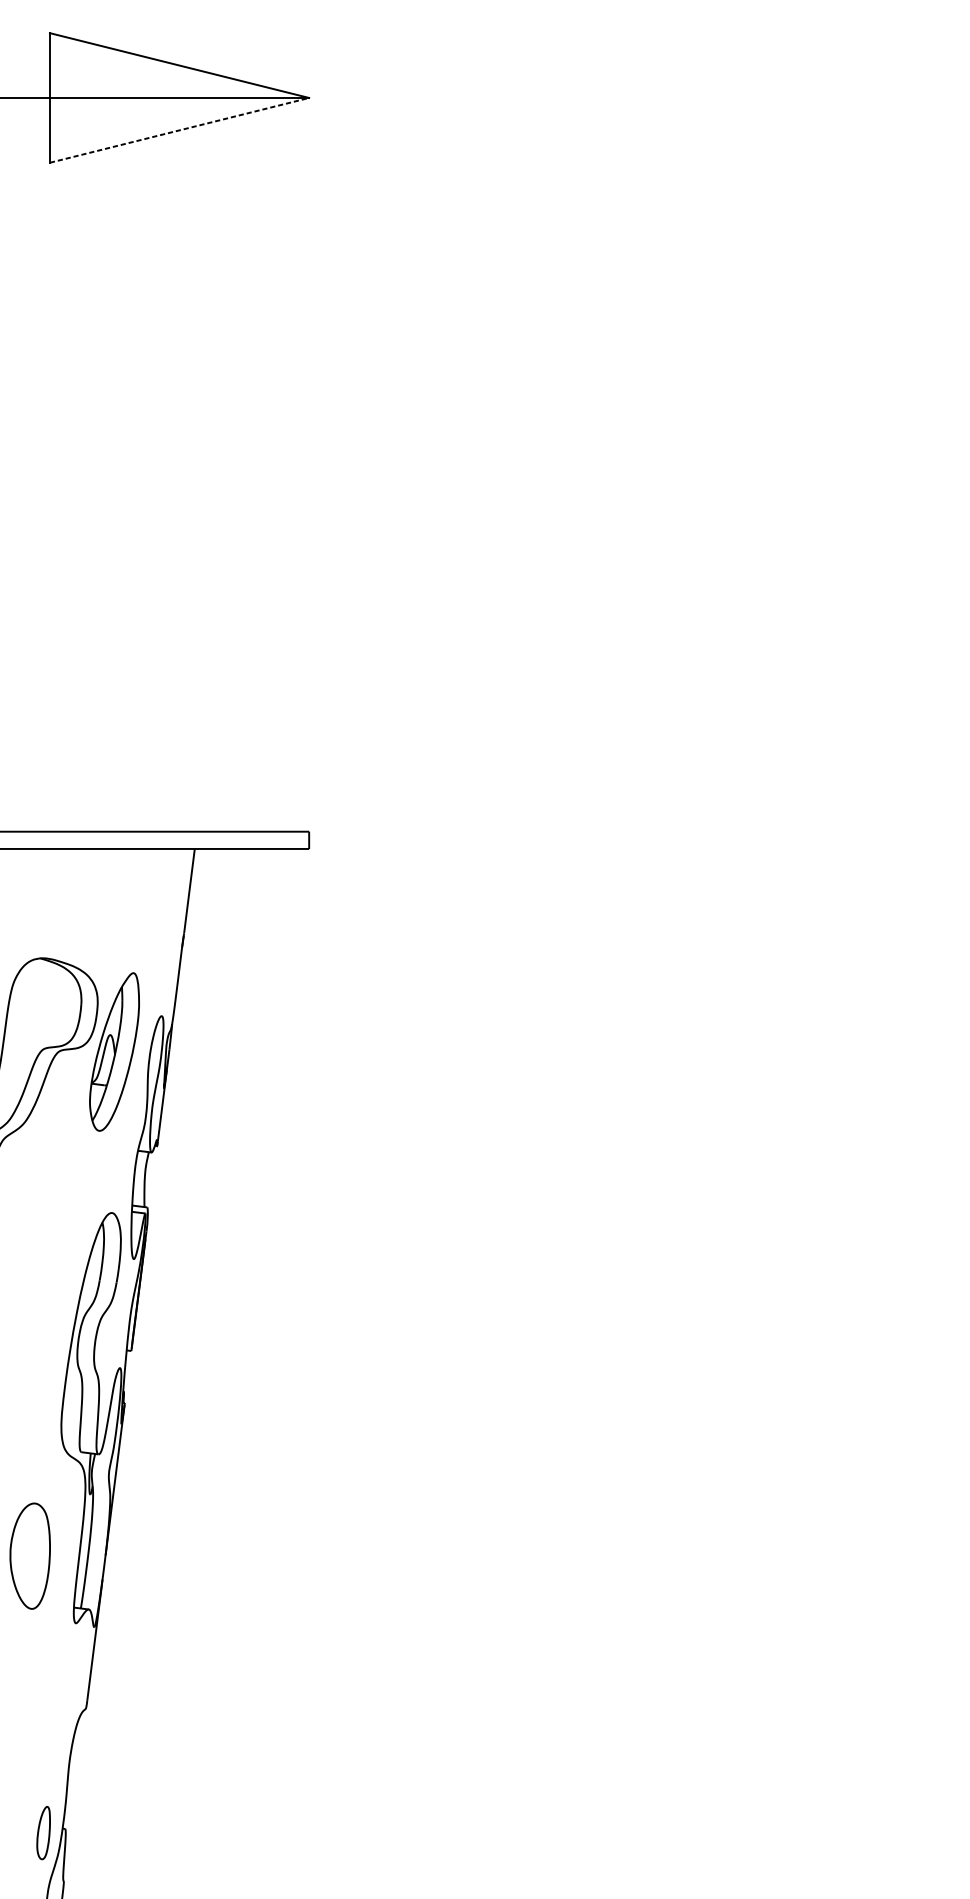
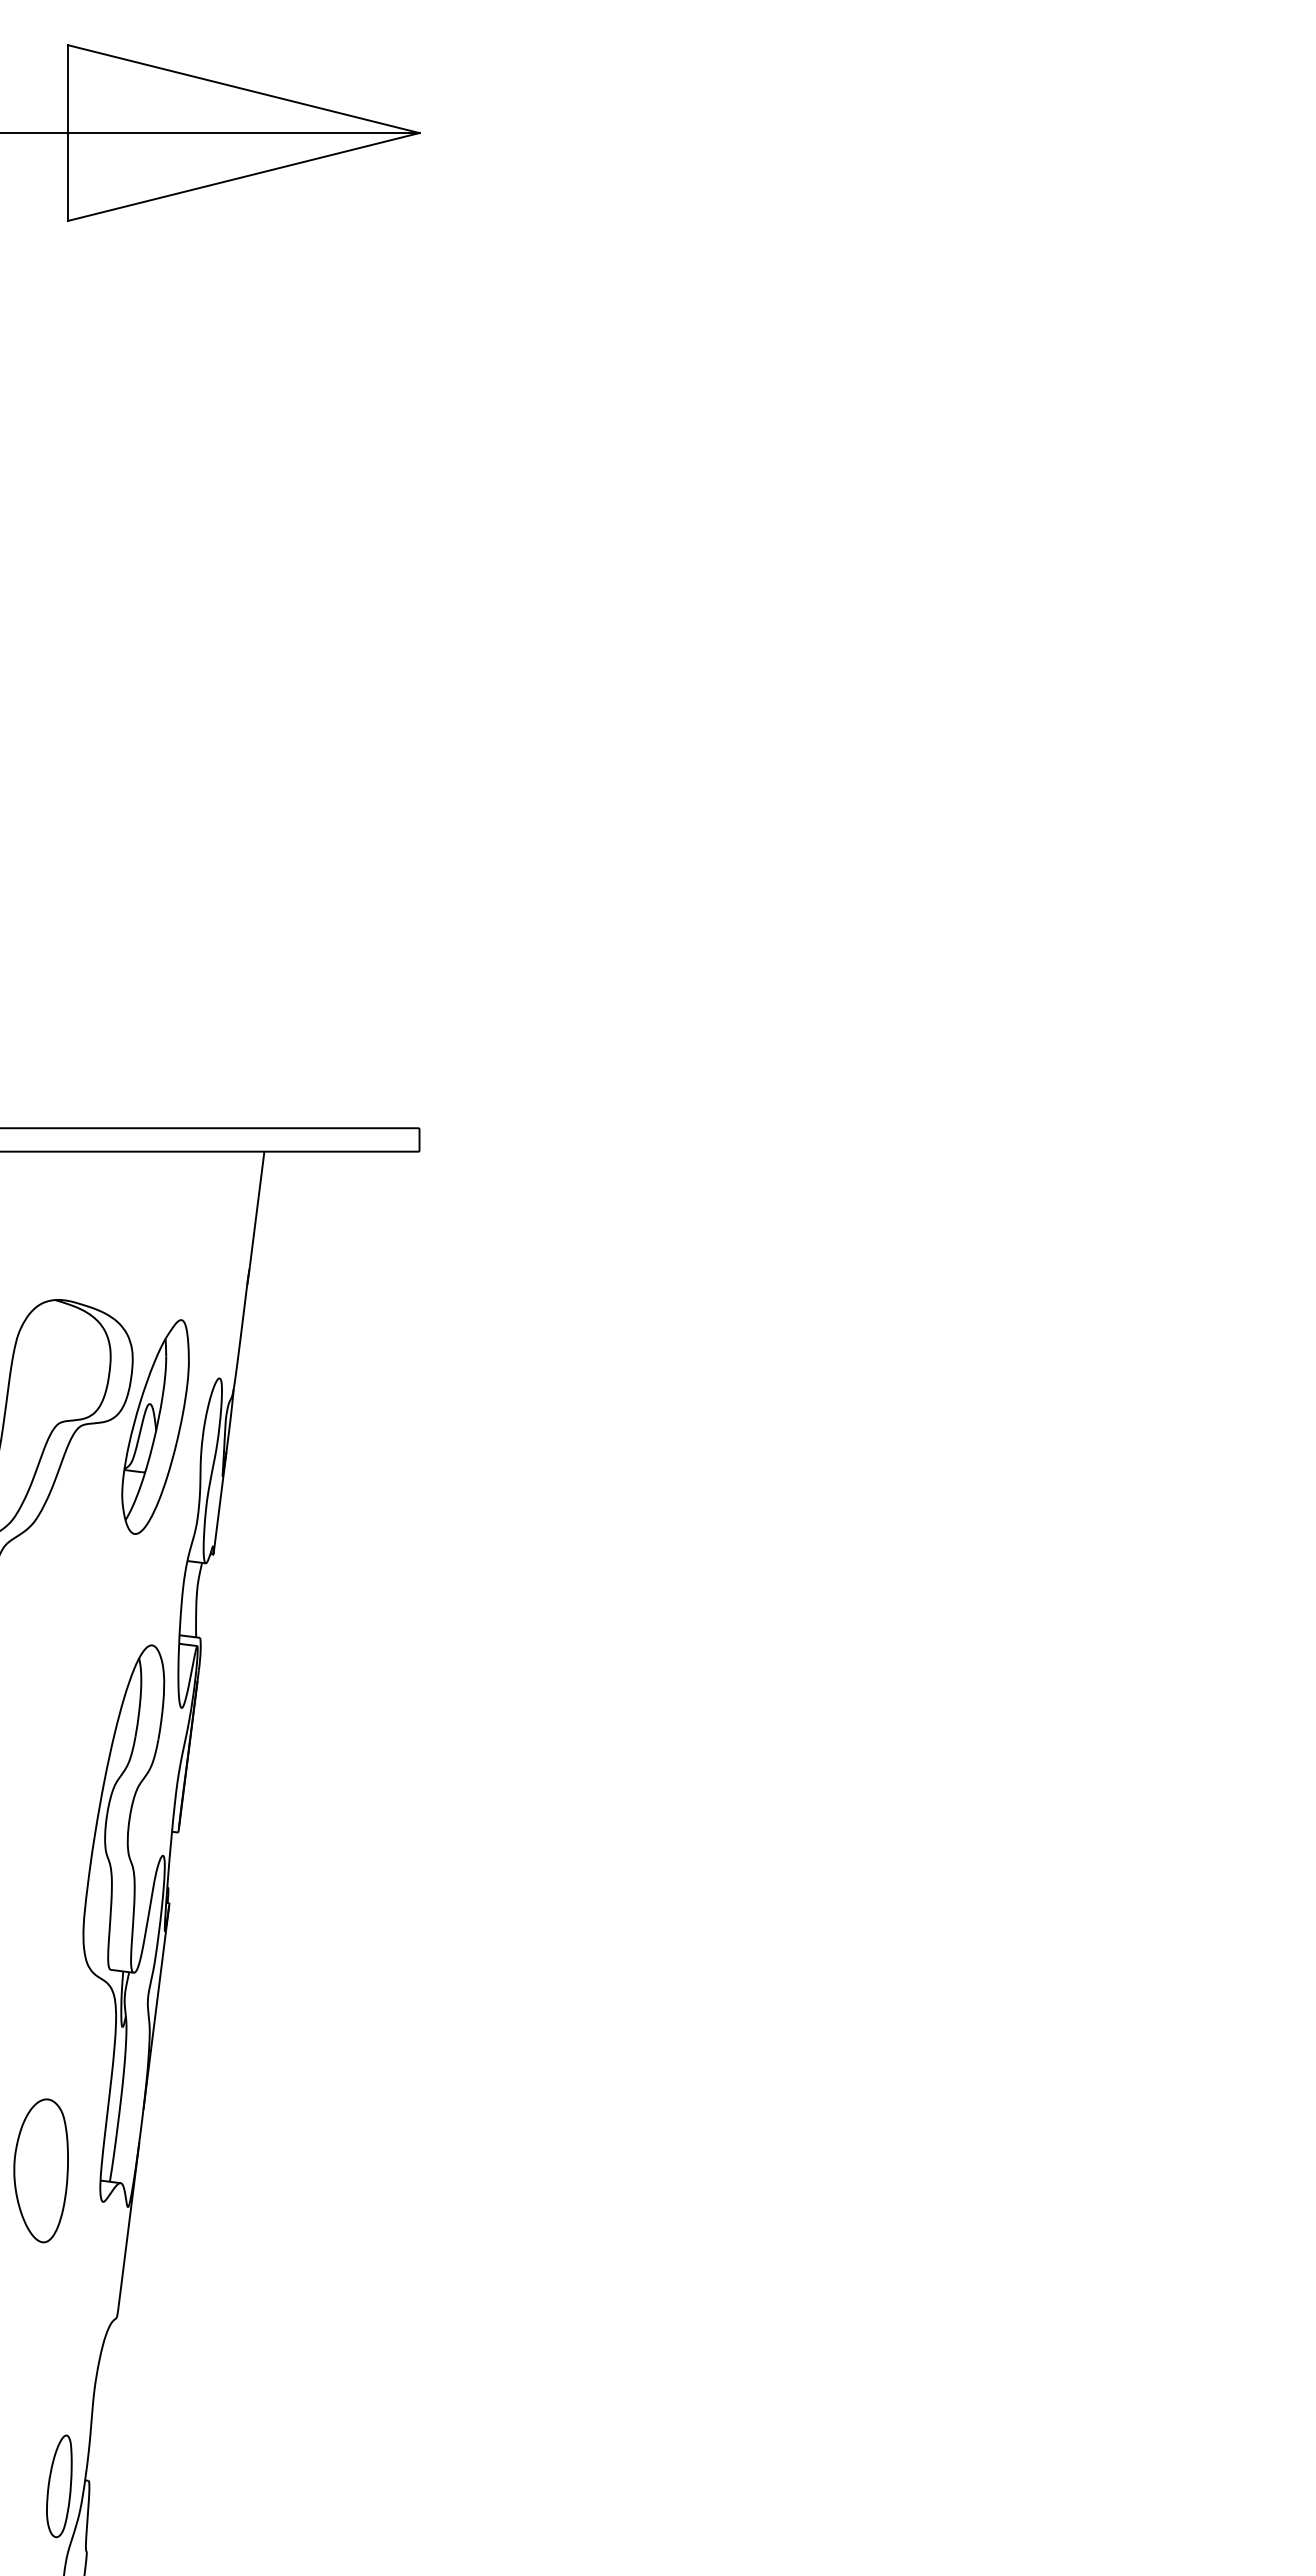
line: (180, 129) -> (244, 176), dashed -> solid
part: (29, 1555) -> (40, 2170), moved
part: (43, 1833) -> (59, 2486), size x1.43

